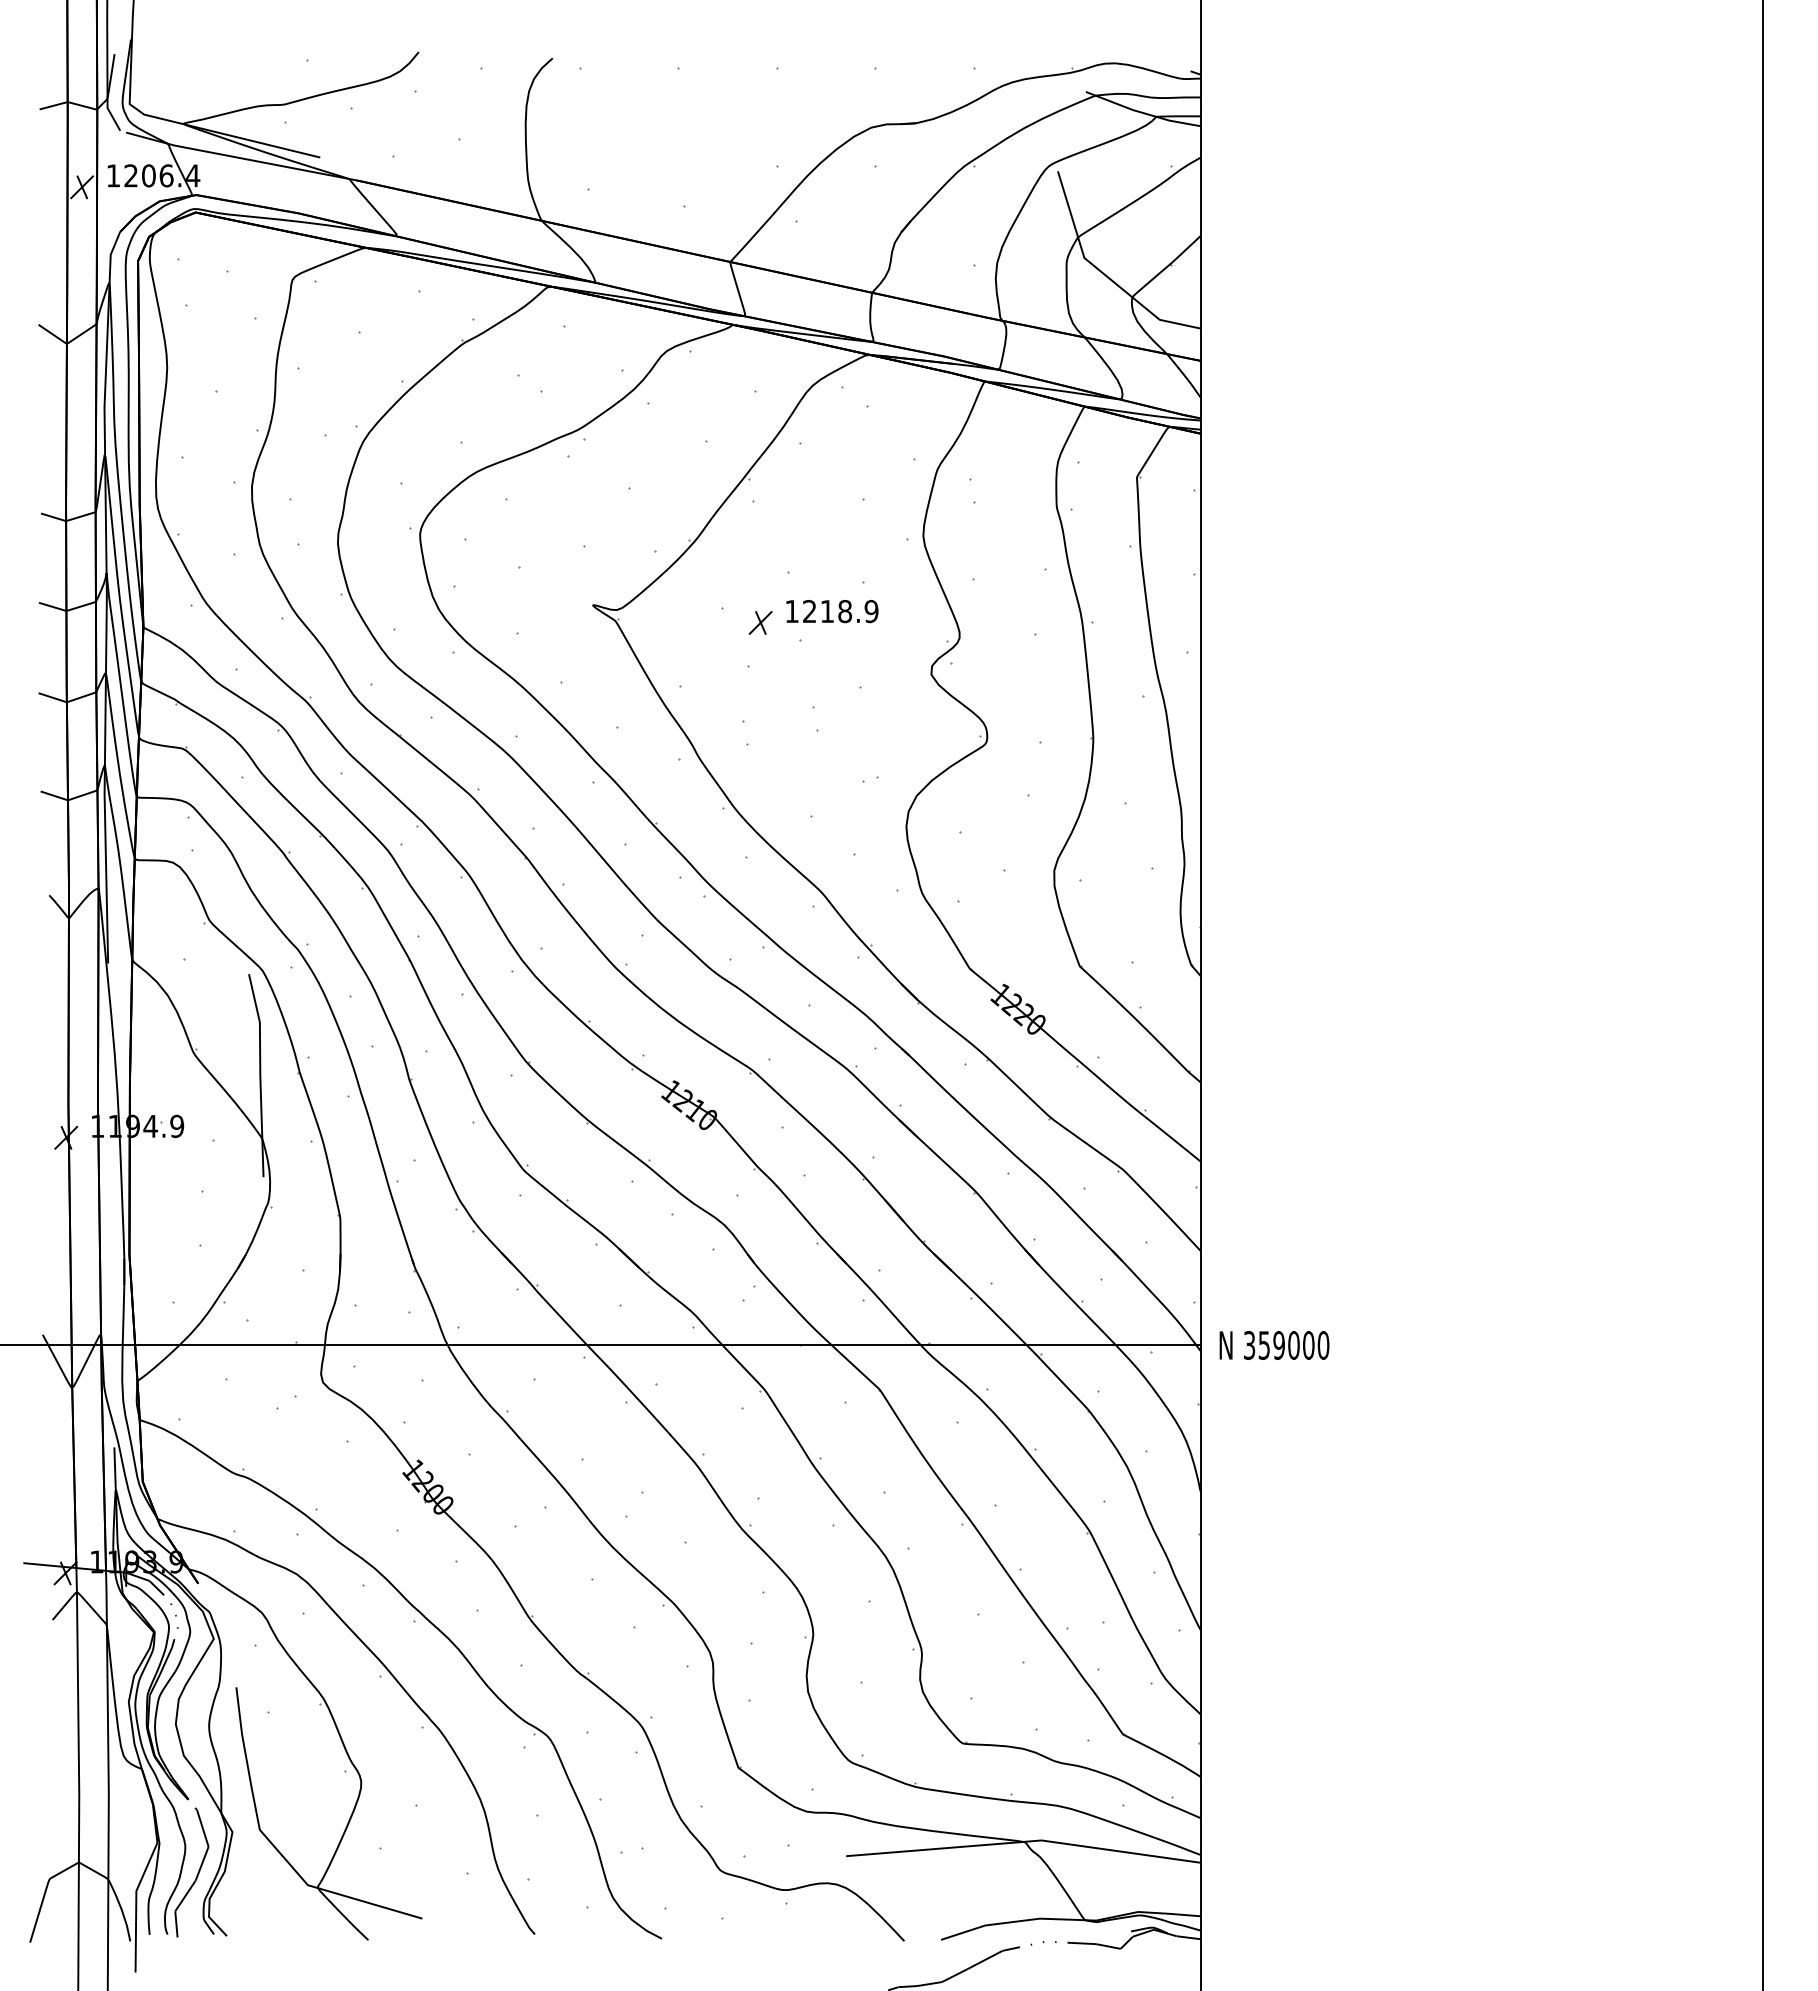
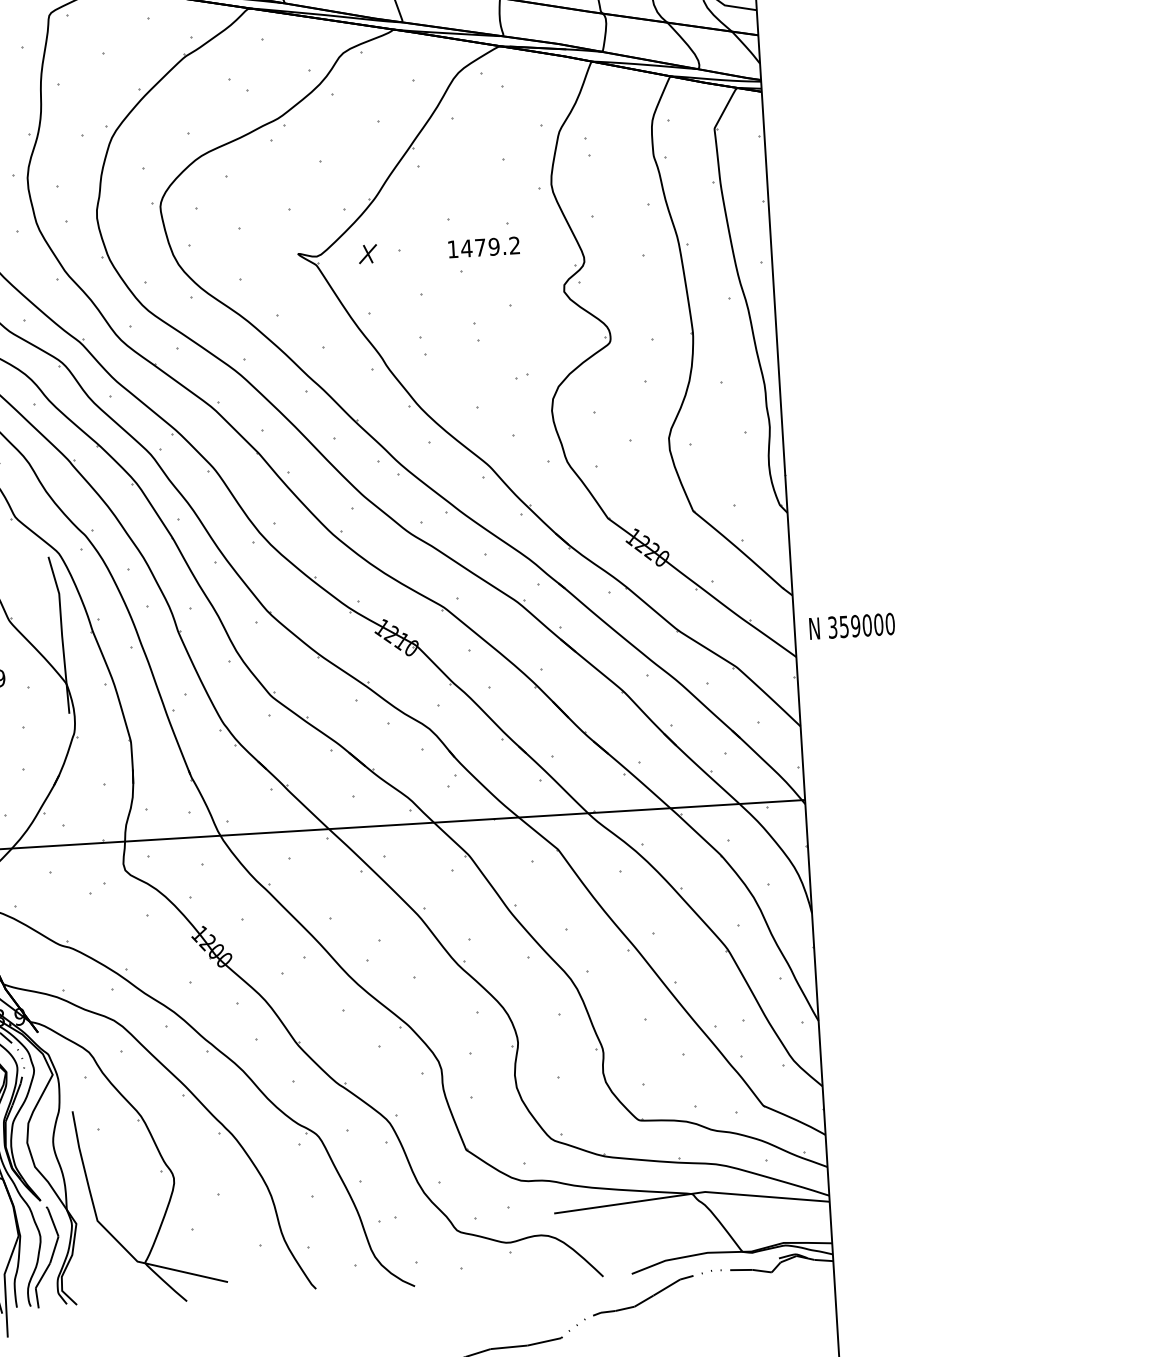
text: (840, 611) -> (490, 247), 1218.9 -> 1479.2
part: (760, 622) -> (367, 253), moved
text: (1274, 1345) -> (852, 626), moved

